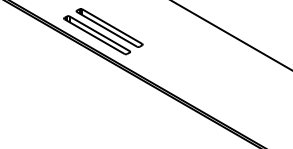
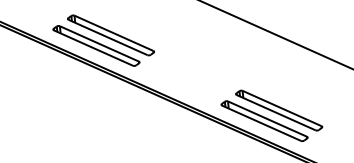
part: (231, 105) -> (271, 115), added

